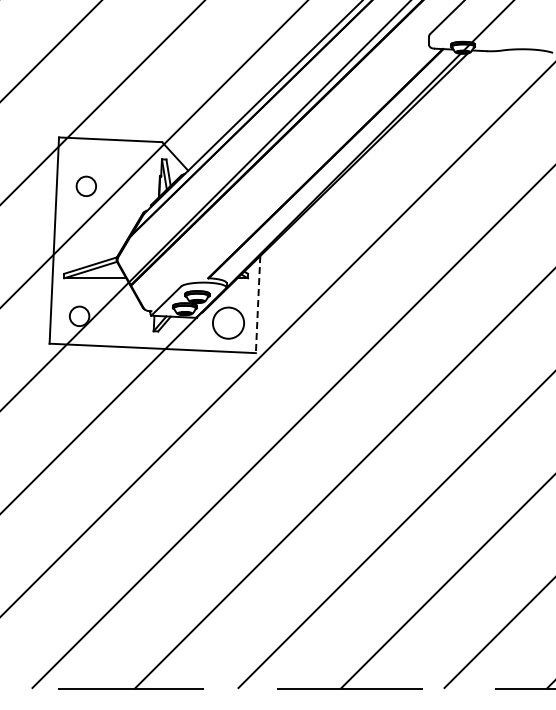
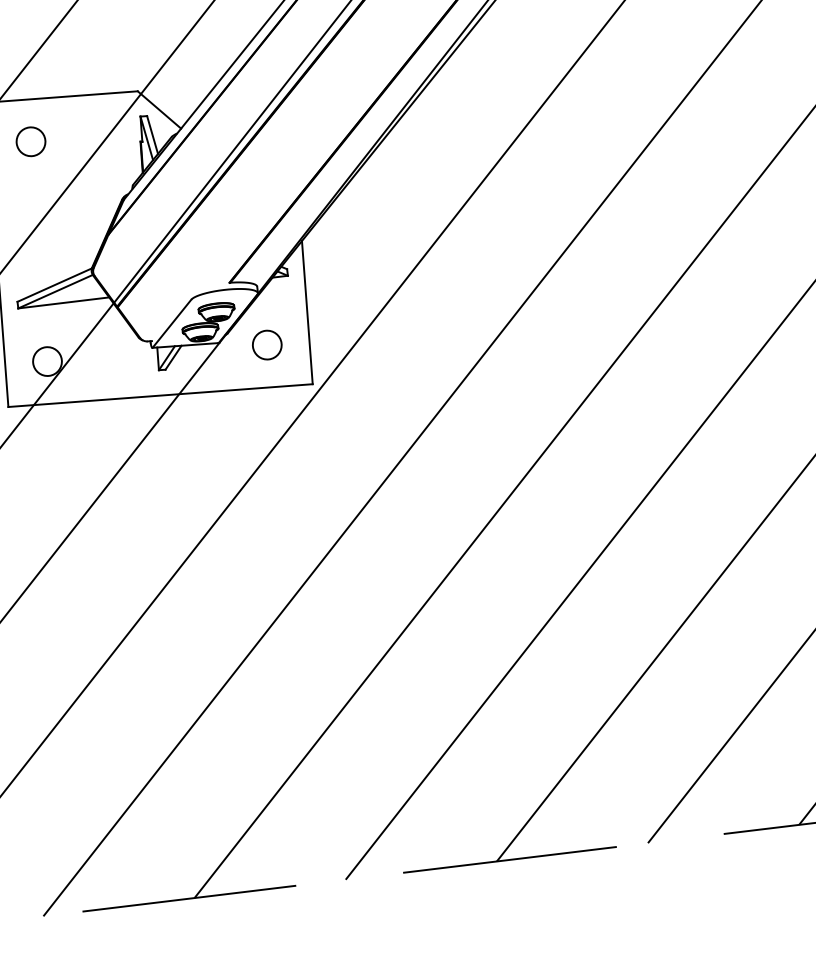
circle: (85, 185) -> (29, 140), moved
line: (258, 304) -> (307, 312), dashed -> solid
circle: (228, 322) -> (267, 344), size x0.62

